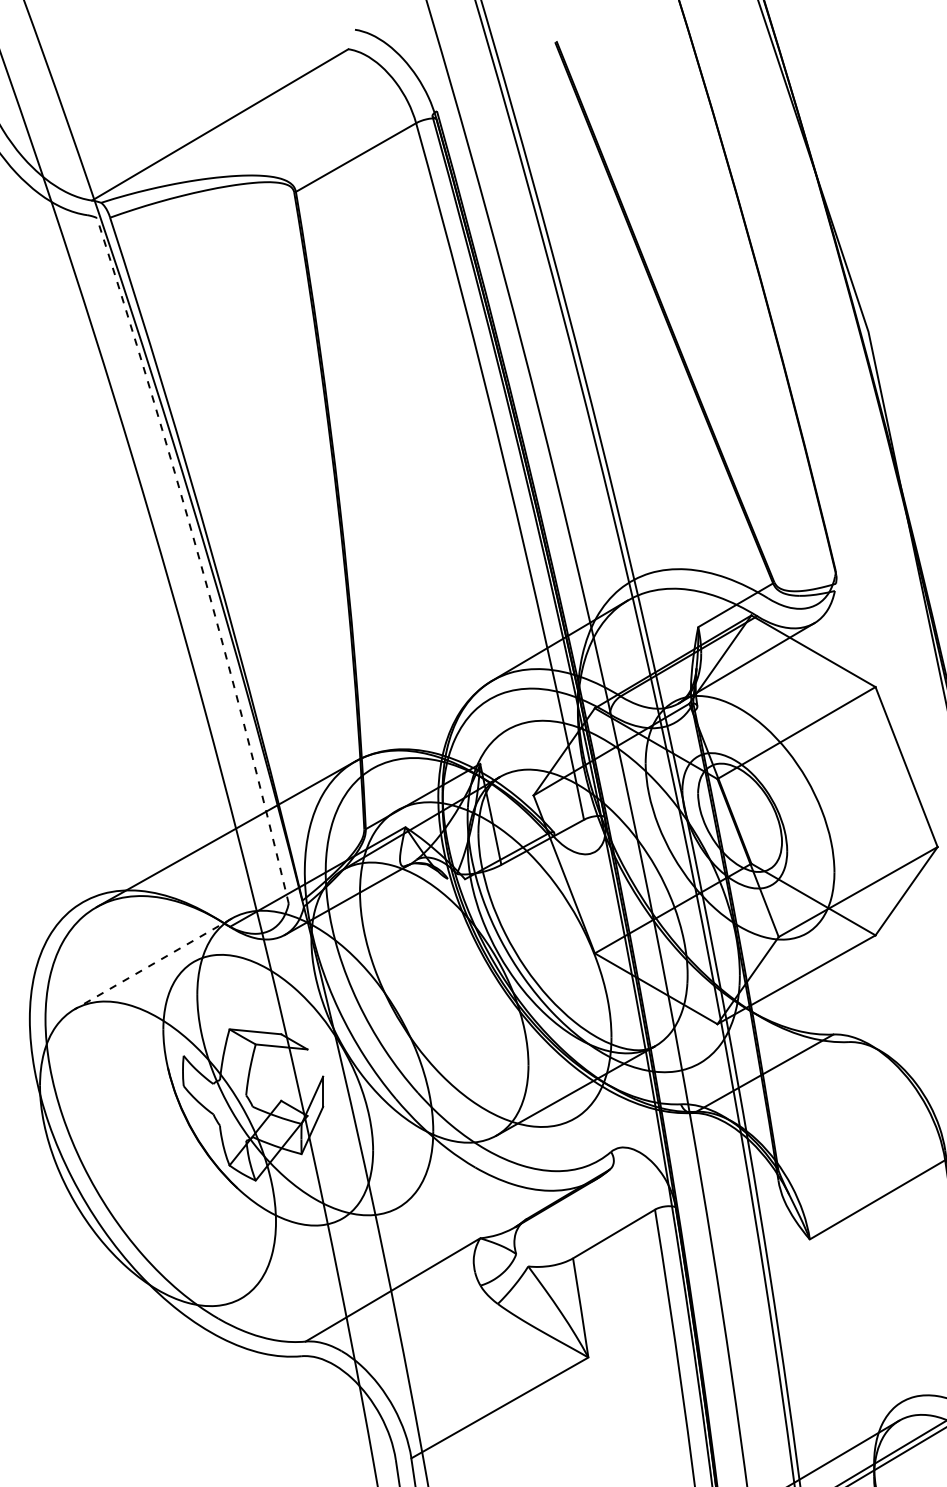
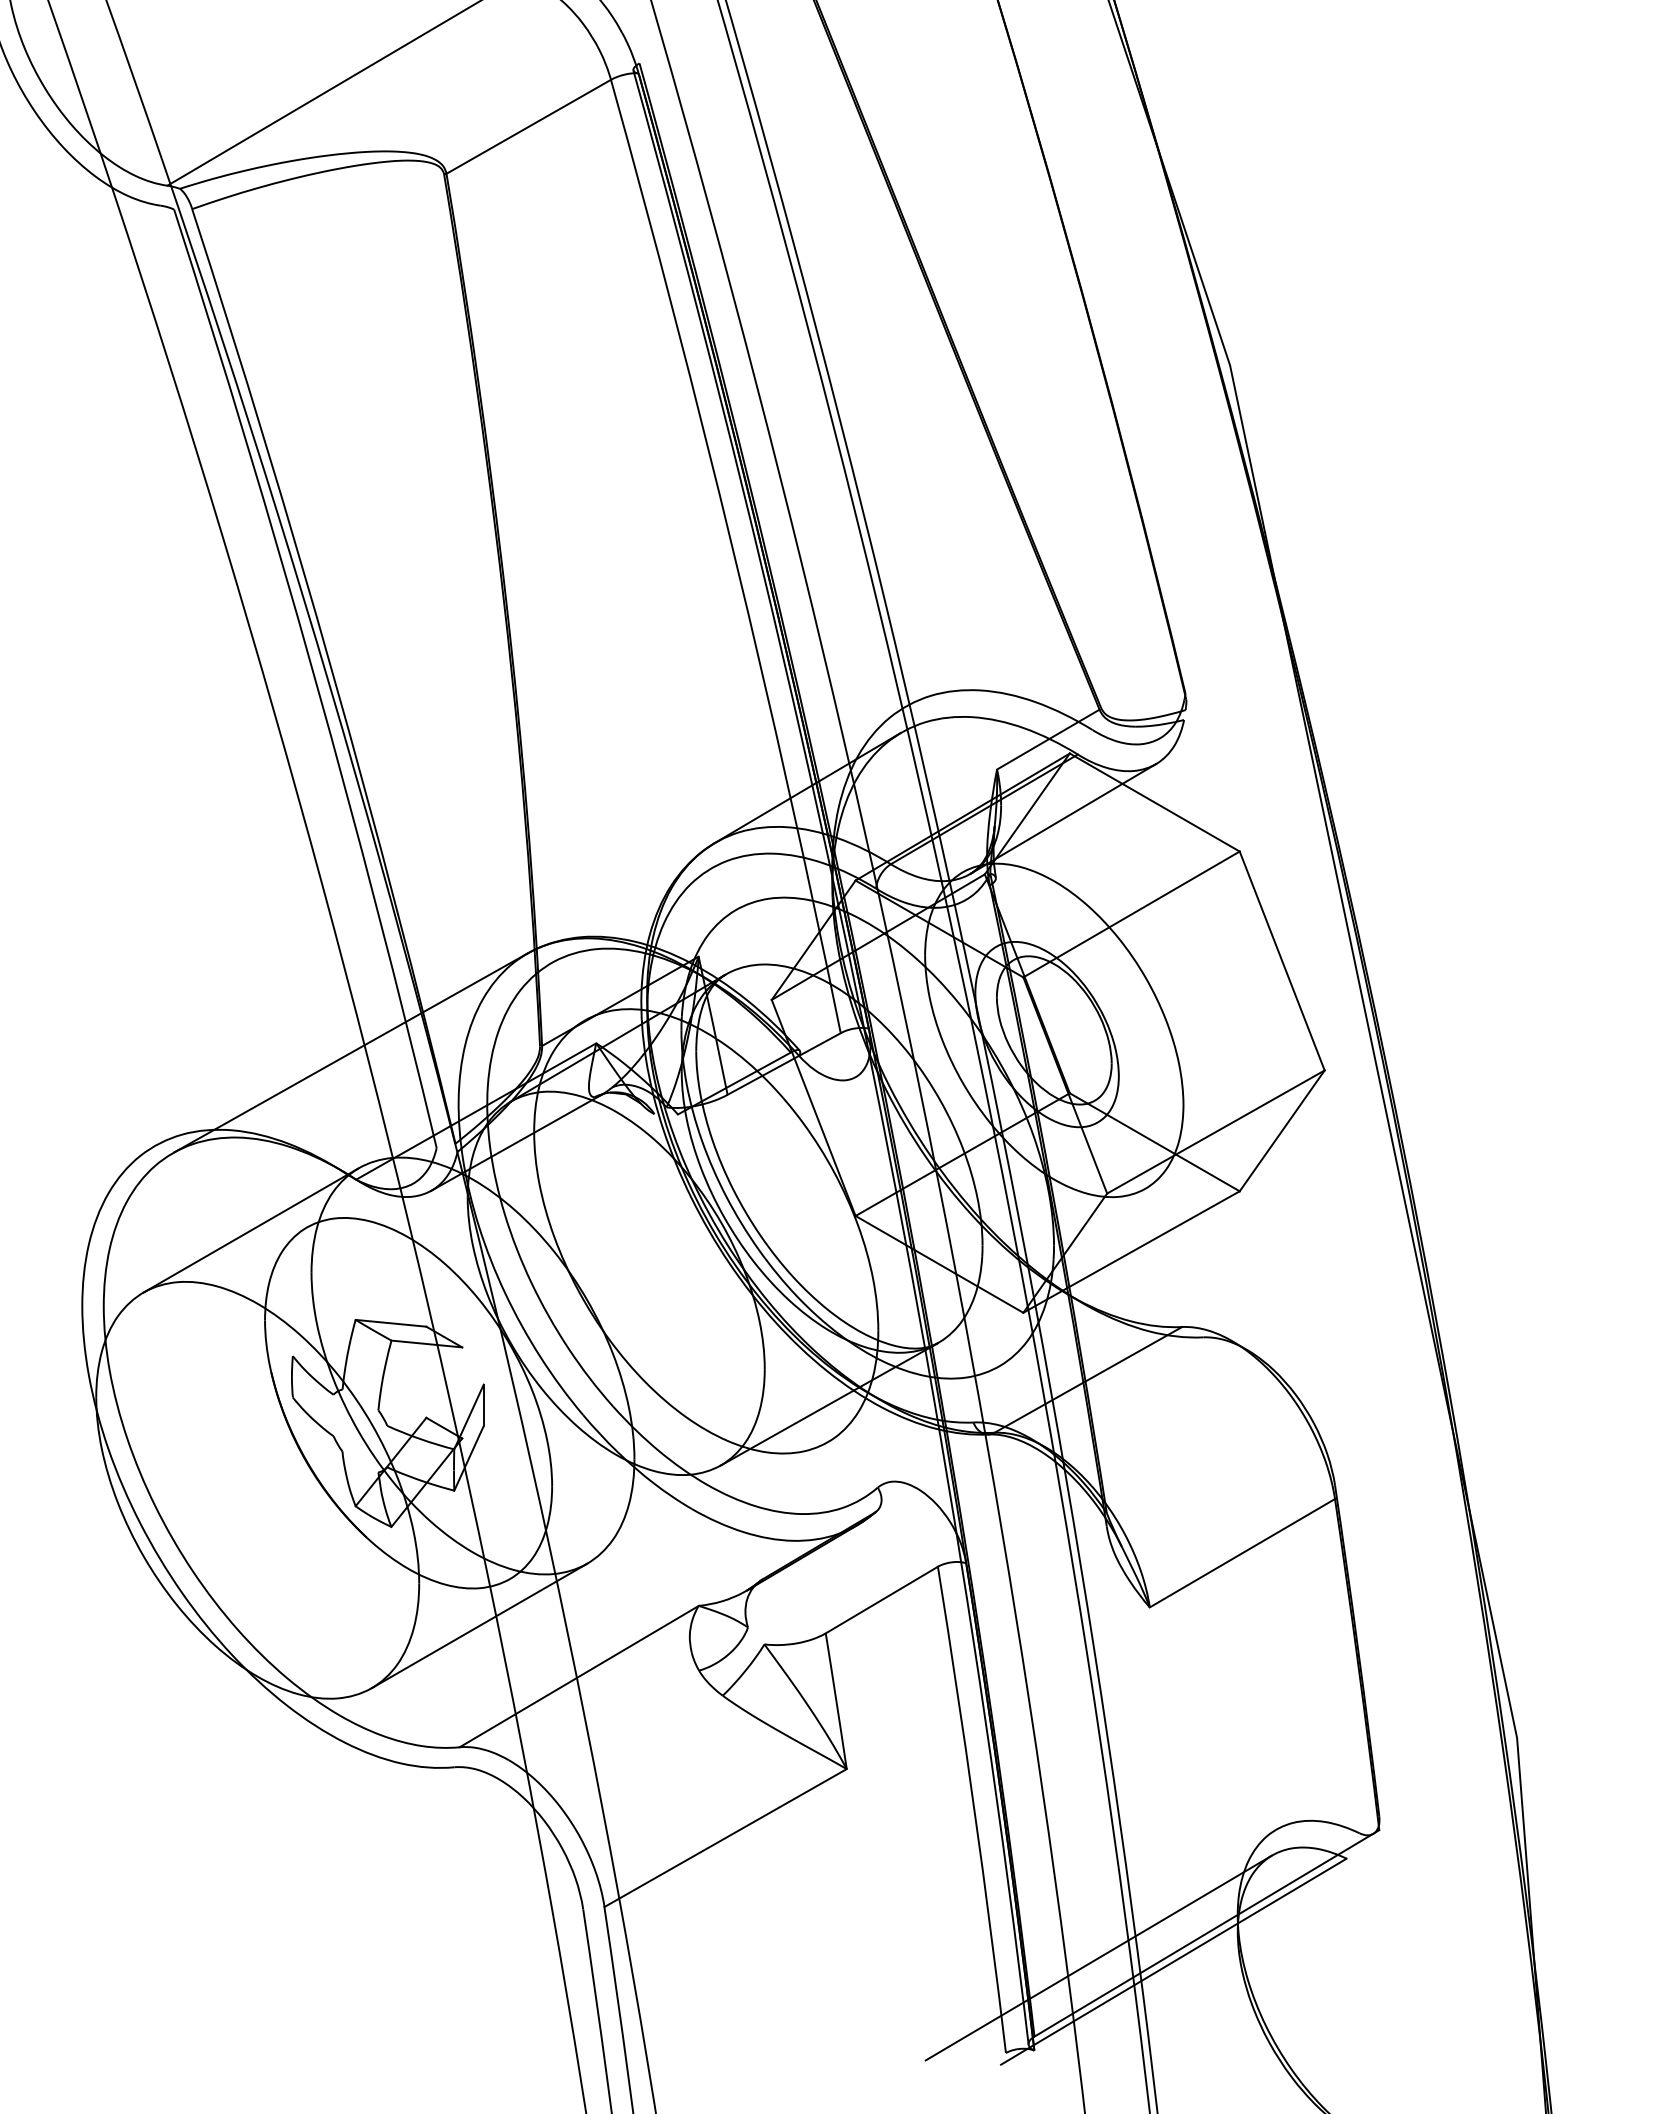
arc: (199, 559) -> (314, 676), dashed -> solid
line: (152, 964) -> (250, 1230), dashed -> solid
line: (320, 1252) -> (479, 1625), added

